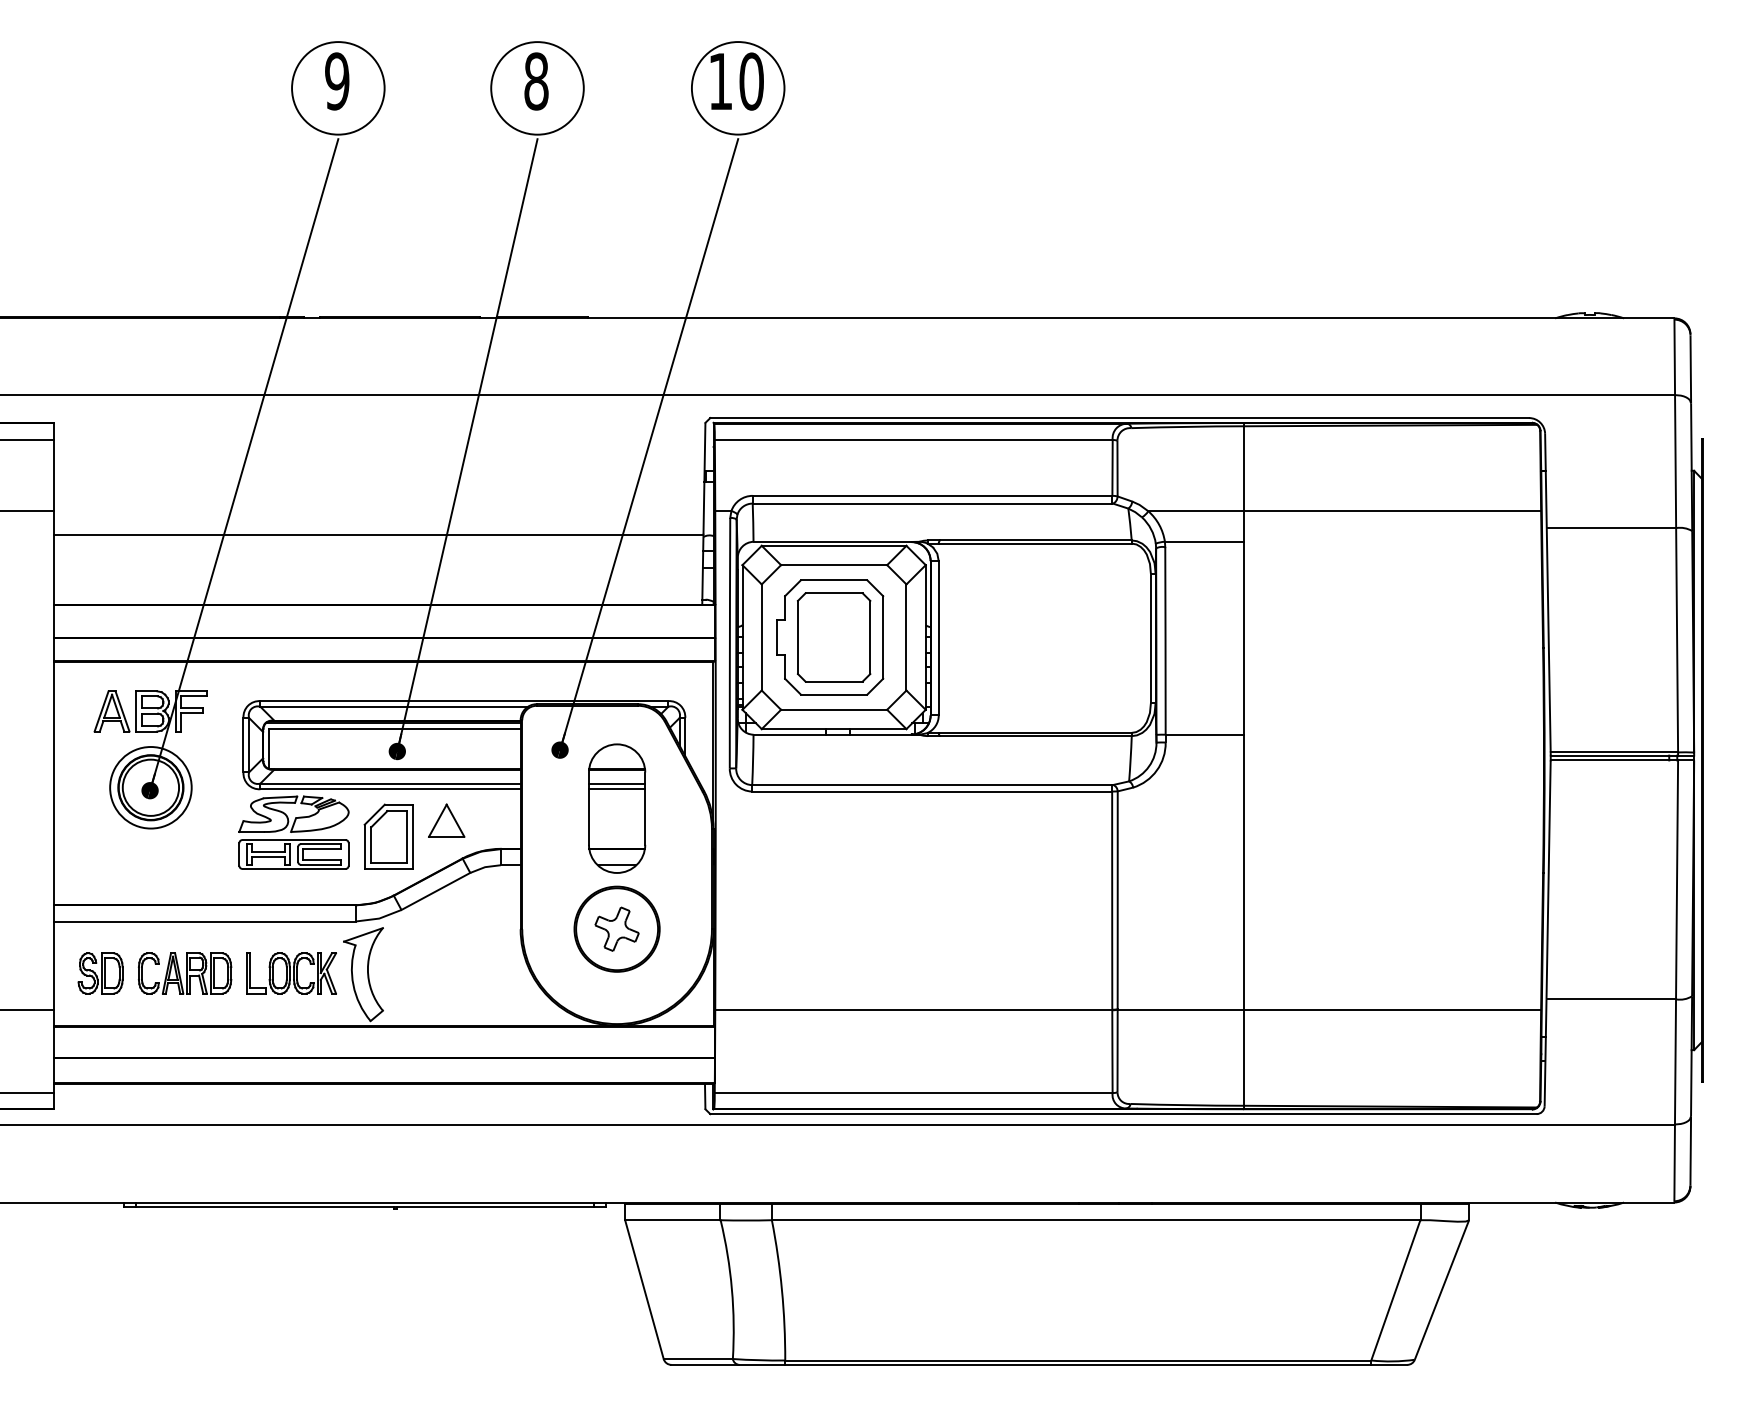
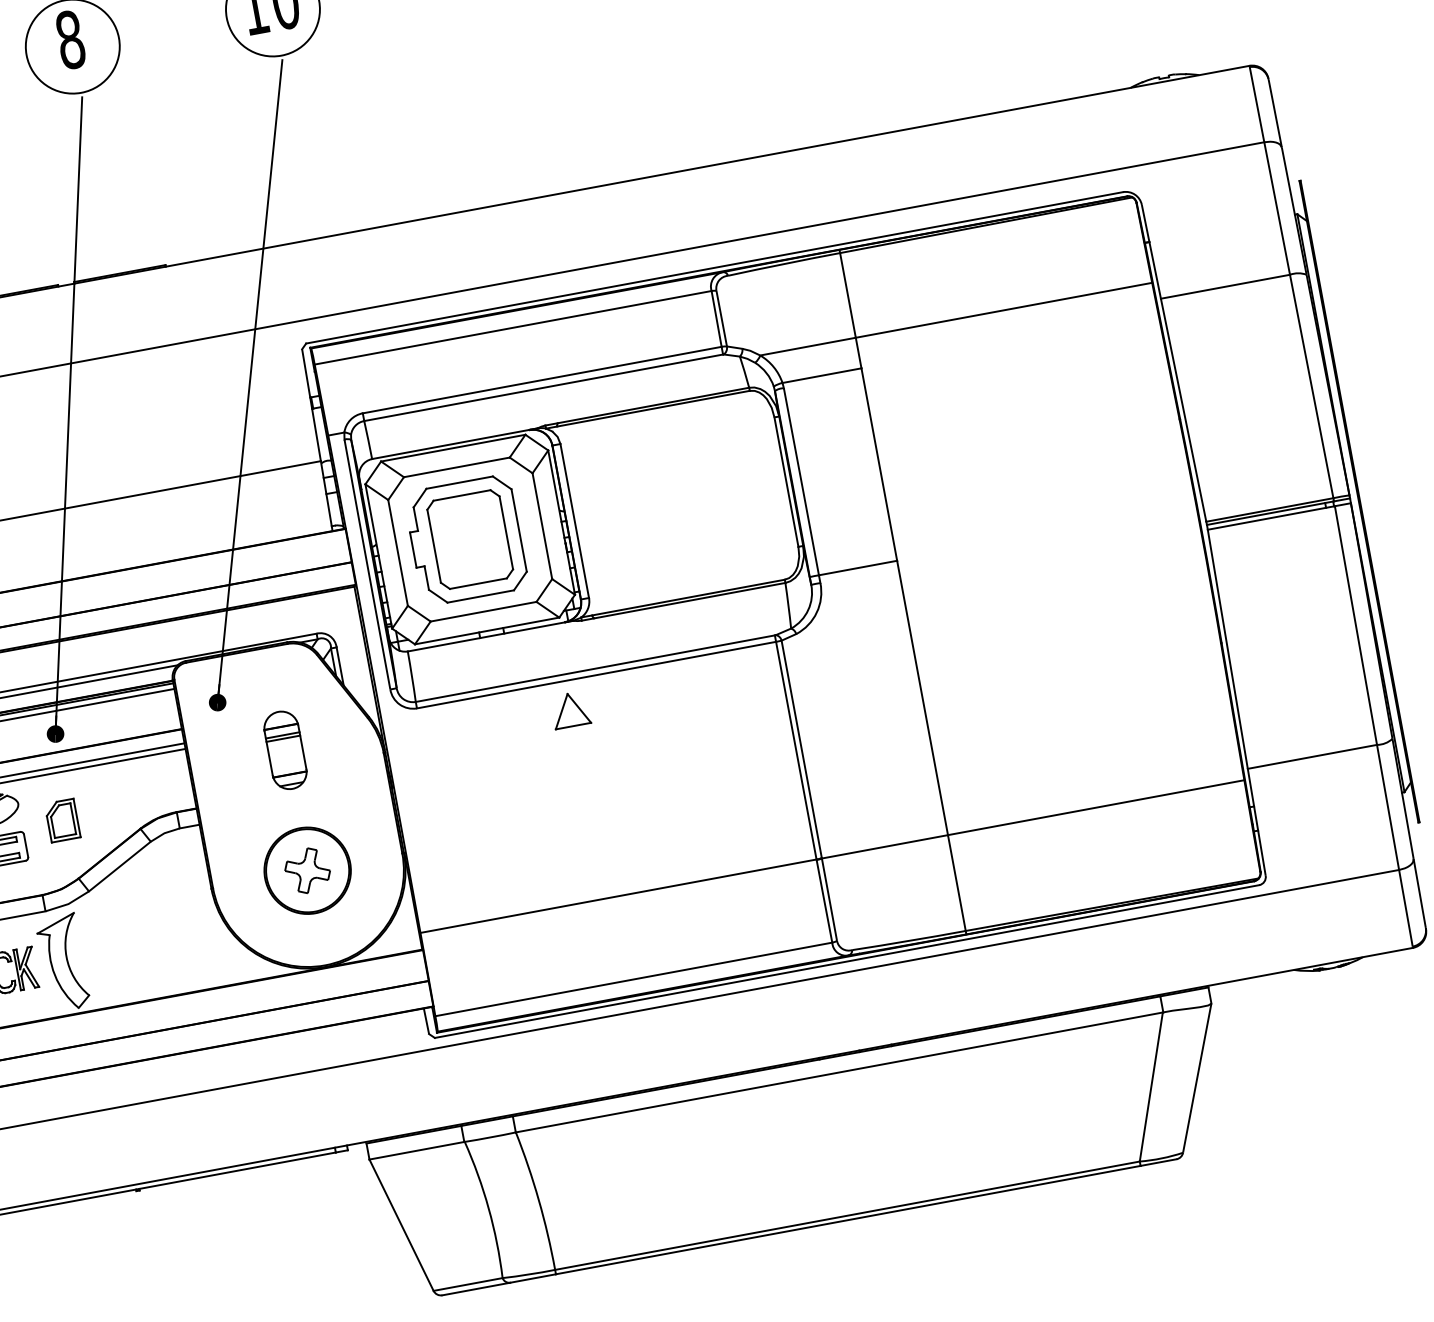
part: (617, 808) -> (285, 750), size x0.6
part: (446, 820) -> (570, 709), moved
part: (388, 836) -> (62, 820), size x0.6

